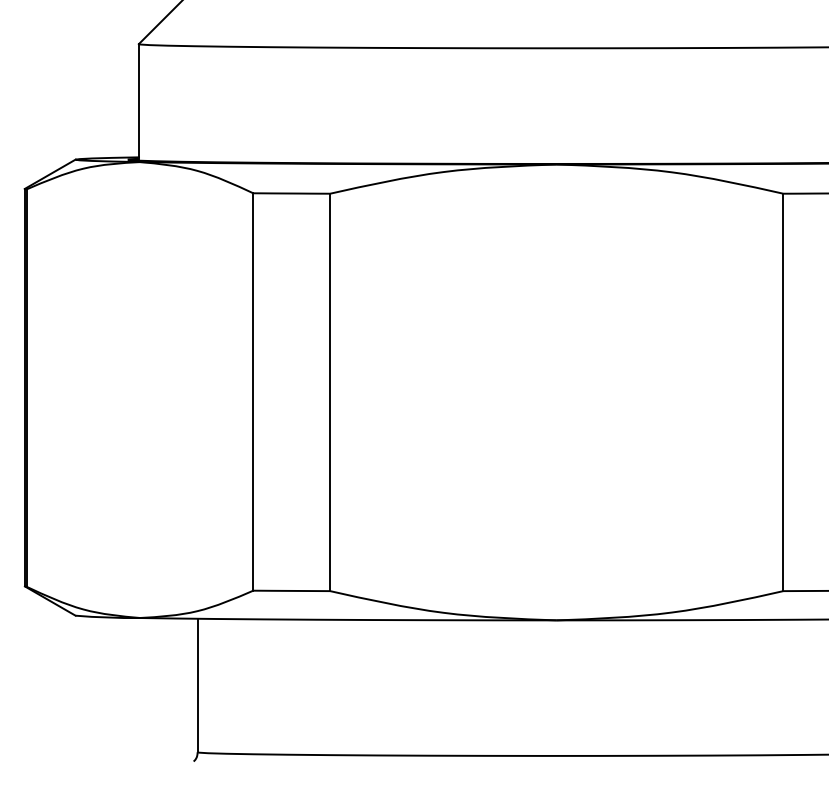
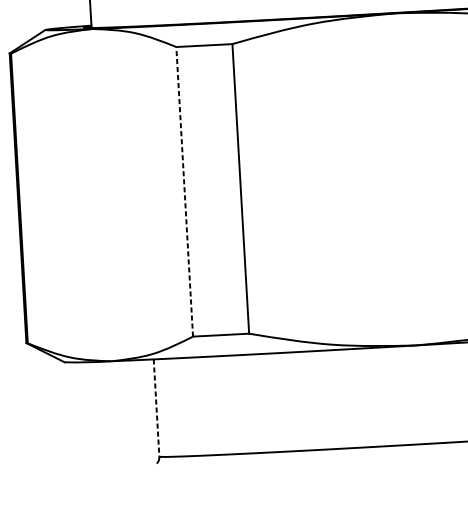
line: (253, 391) -> (184, 191), solid -> dashed
line: (197, 685) -> (156, 408), solid -> dashed

